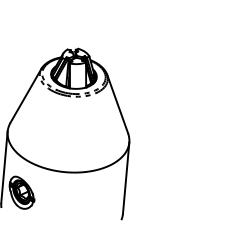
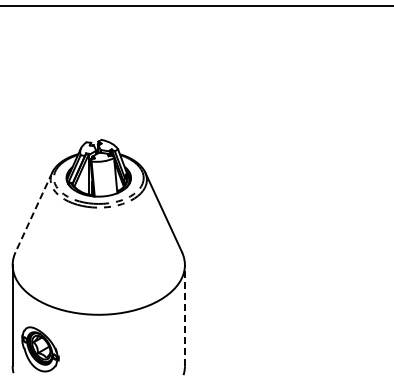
line: (25, 95) -> (33, 212), solid -> dashed
line: (125, 178) -> (184, 315), solid -> dashed

